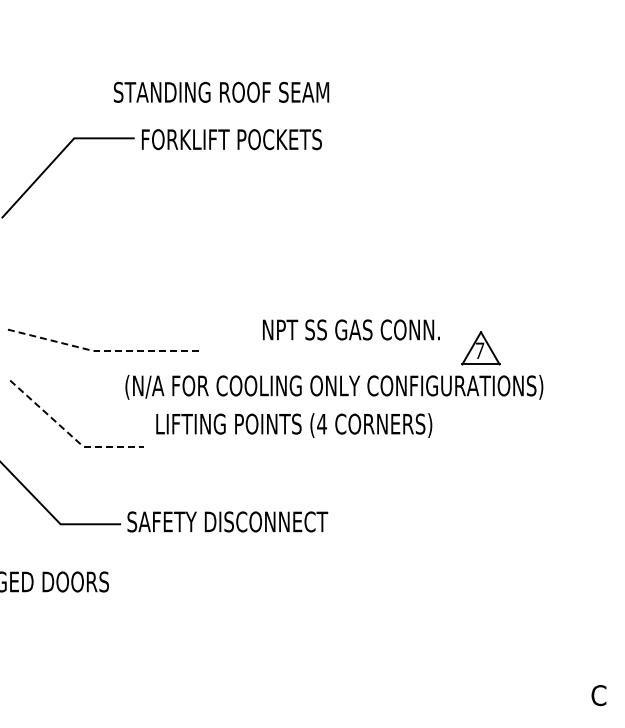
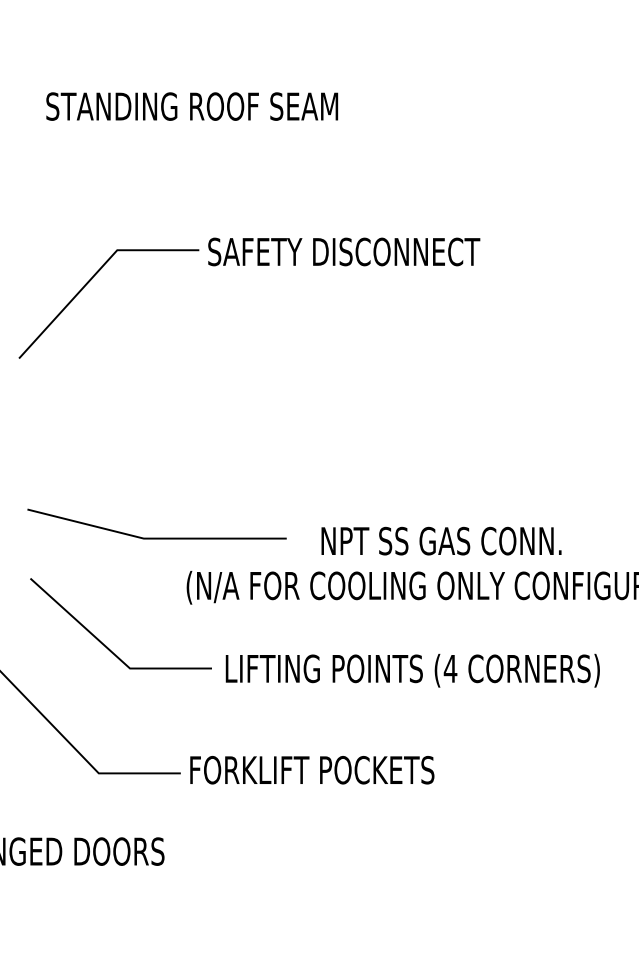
text: (221, 91) -> (192, 105), moved
text: (241, 139) -> (344, 251), FORKLIFT POCKETS -> SAFETY DISCONNECT
text: (351, 329) -> (441, 540), moved
line: (101, 351) -> (154, 539), dashed -> solid
text: (294, 425) -> (413, 670), moved
line: (70, 434) -> (112, 651), dashed -> solid
text: (227, 521) -> (325, 769), SAFETY DISCONNECT -> FORKLIFT POCKETS

